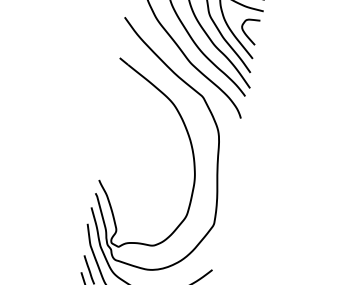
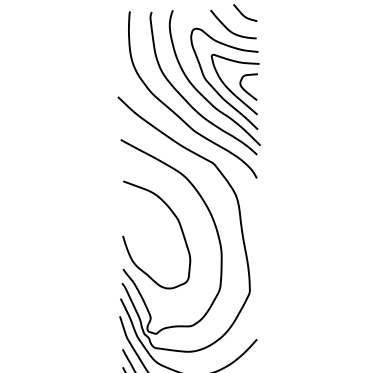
curve: (159, 149) -> (179, 226), added

